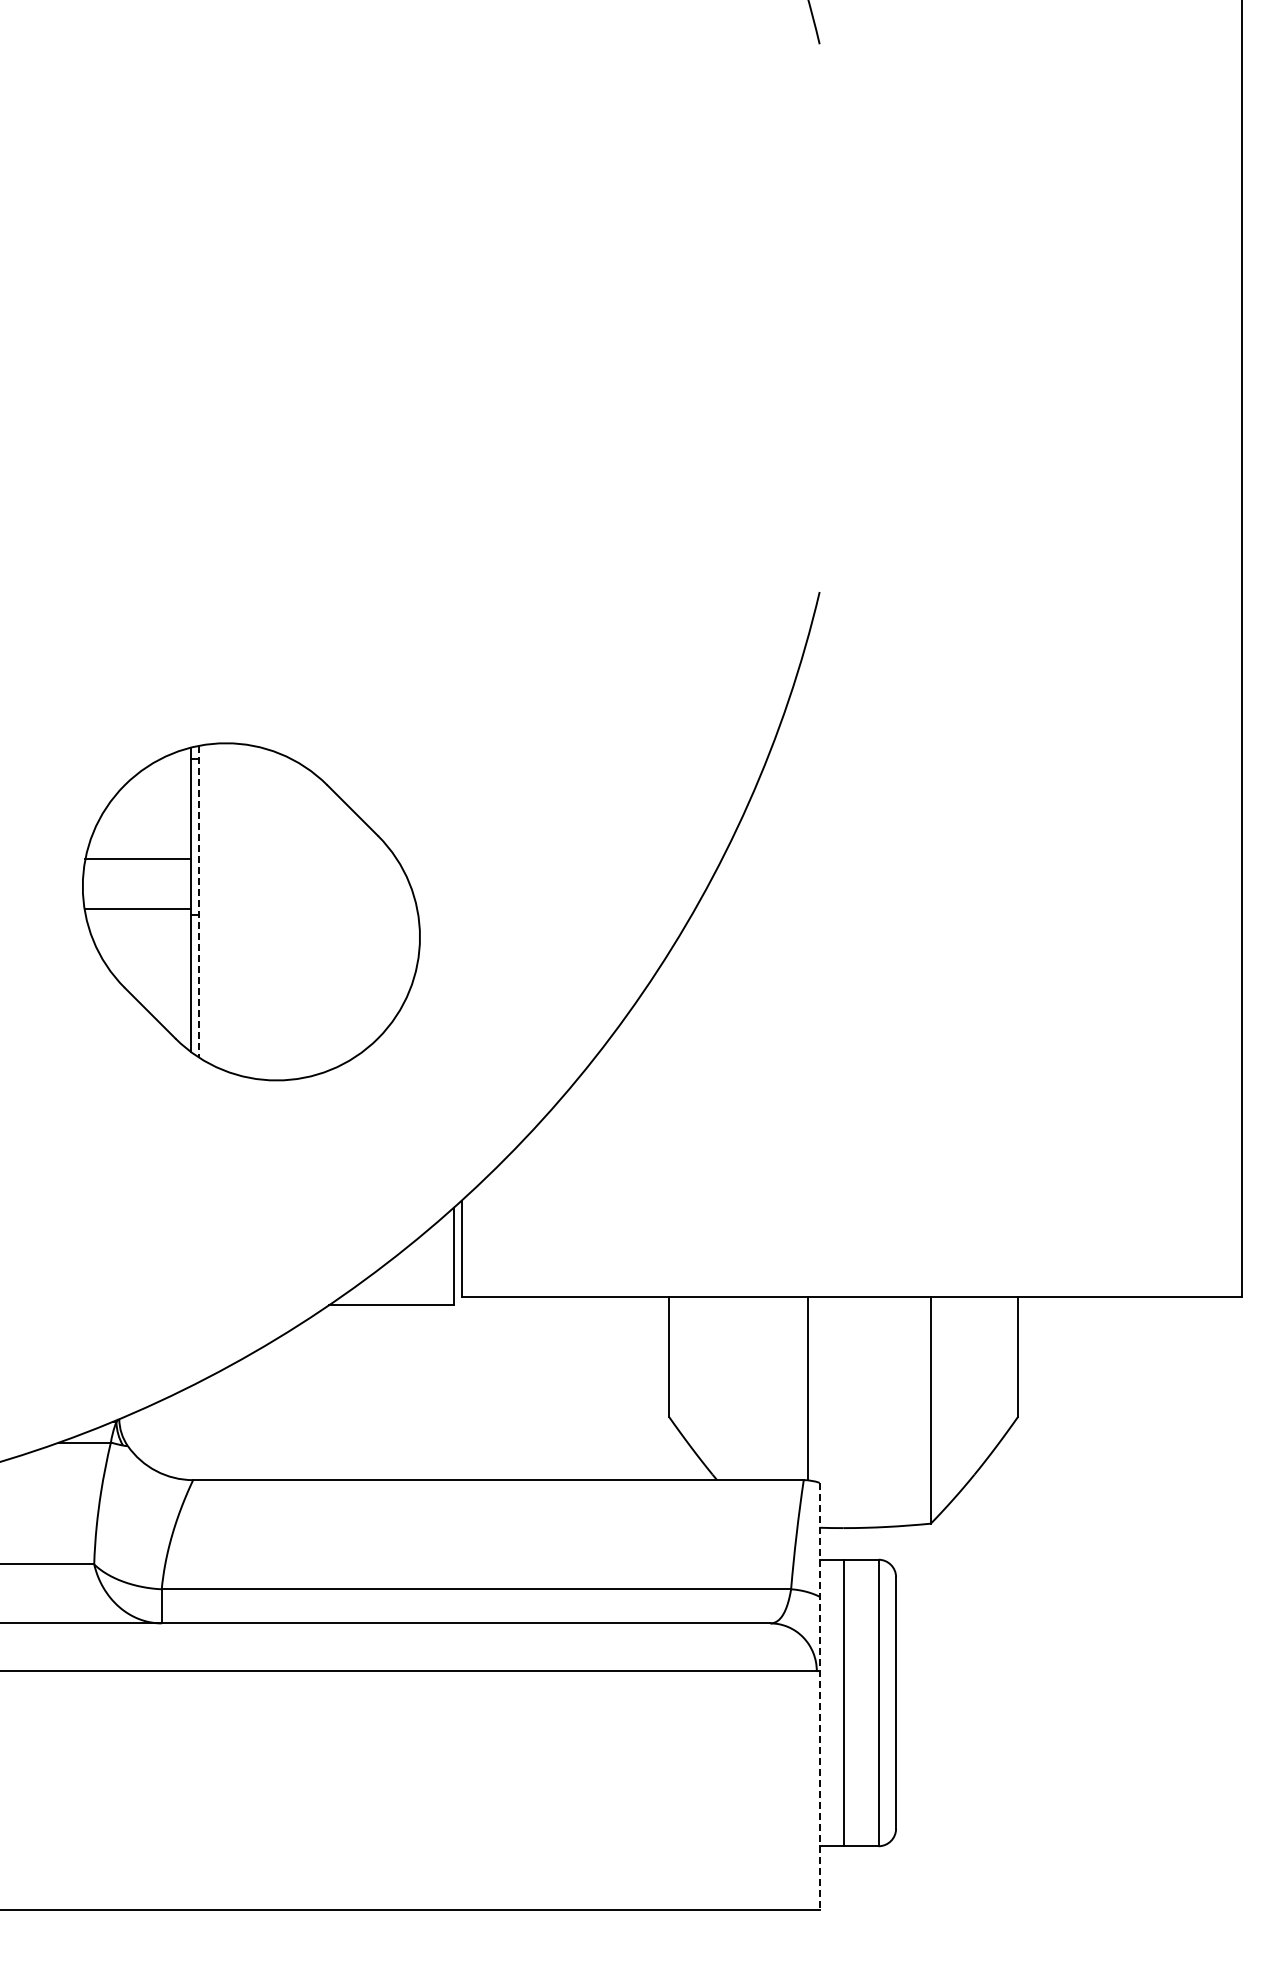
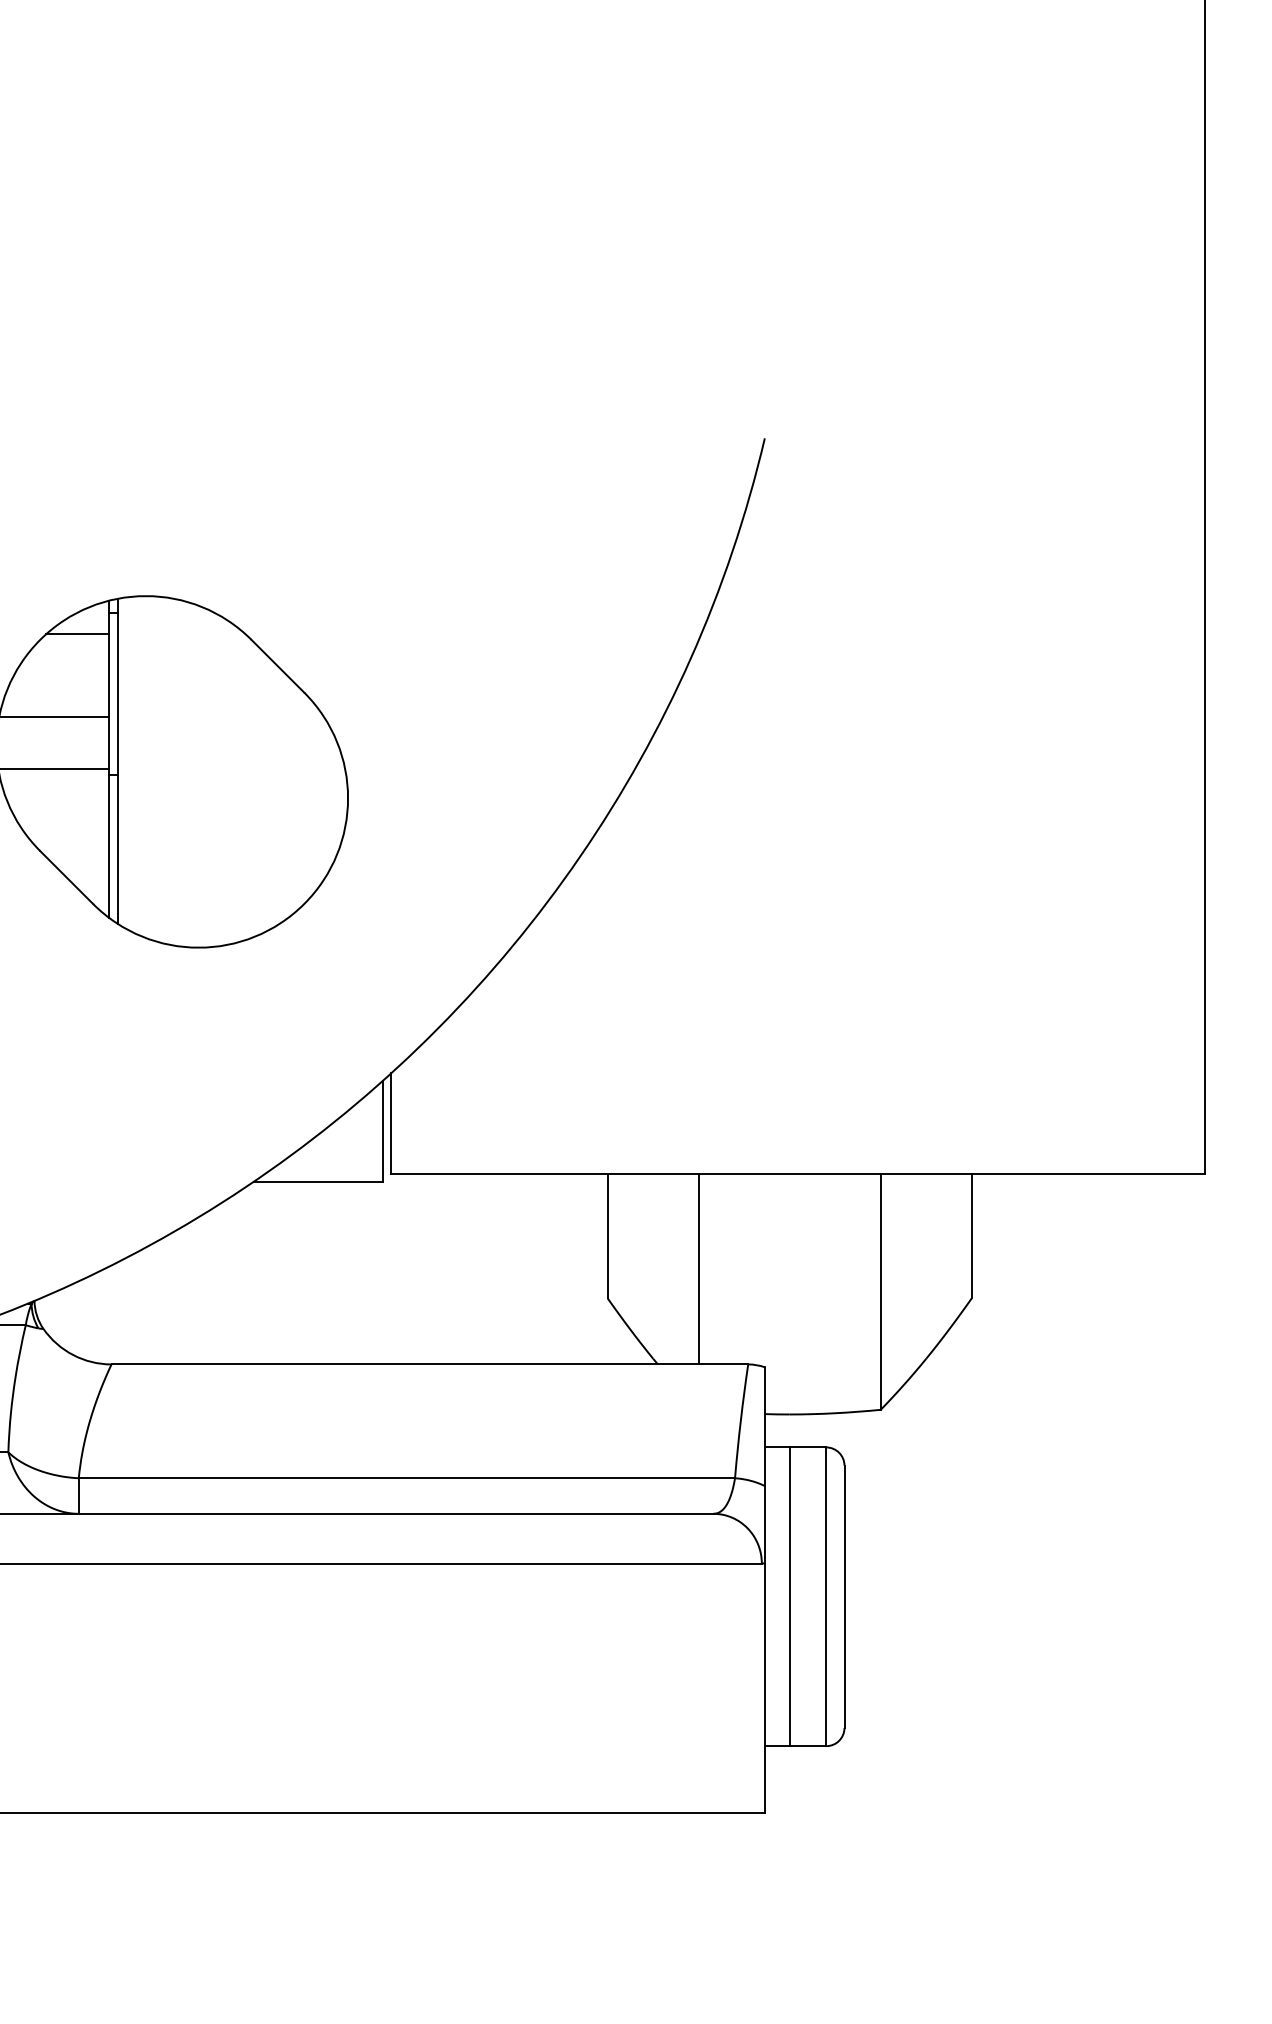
line: (160, 779) -> (77, 633), added
line: (198, 901) -> (117, 761), dashed -> solid
line: (808, 1388) -> (698, 1268), moved
line: (819, 1696) -> (764, 1590), dashed -> solid

